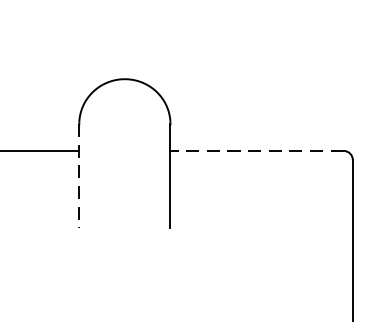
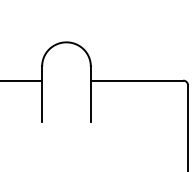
line: (256, 150) -> (136, 80), dashed -> solid
line: (79, 175) -> (42, 93), dashed -> solid

